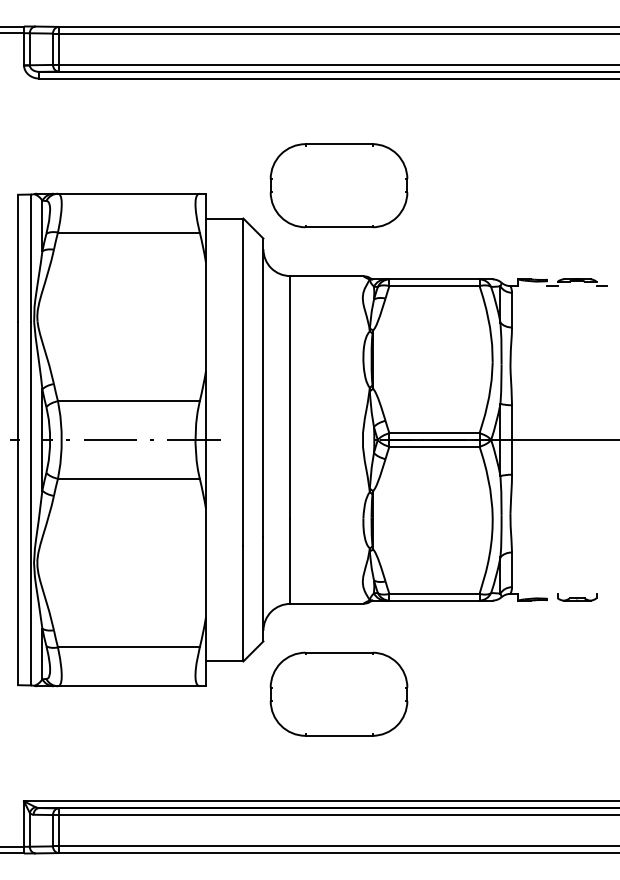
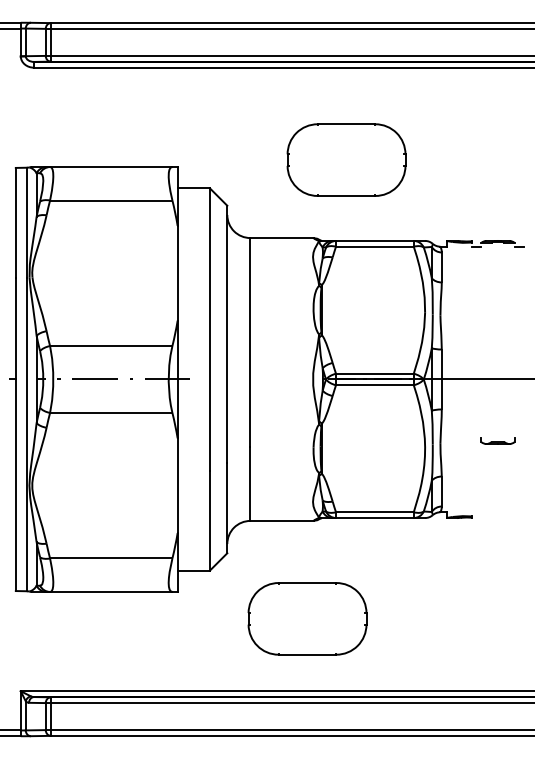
part: (338, 184) -> (346, 159), moved
part: (576, 596) -> (497, 440), moved
part: (338, 693) -> (307, 618), moved

